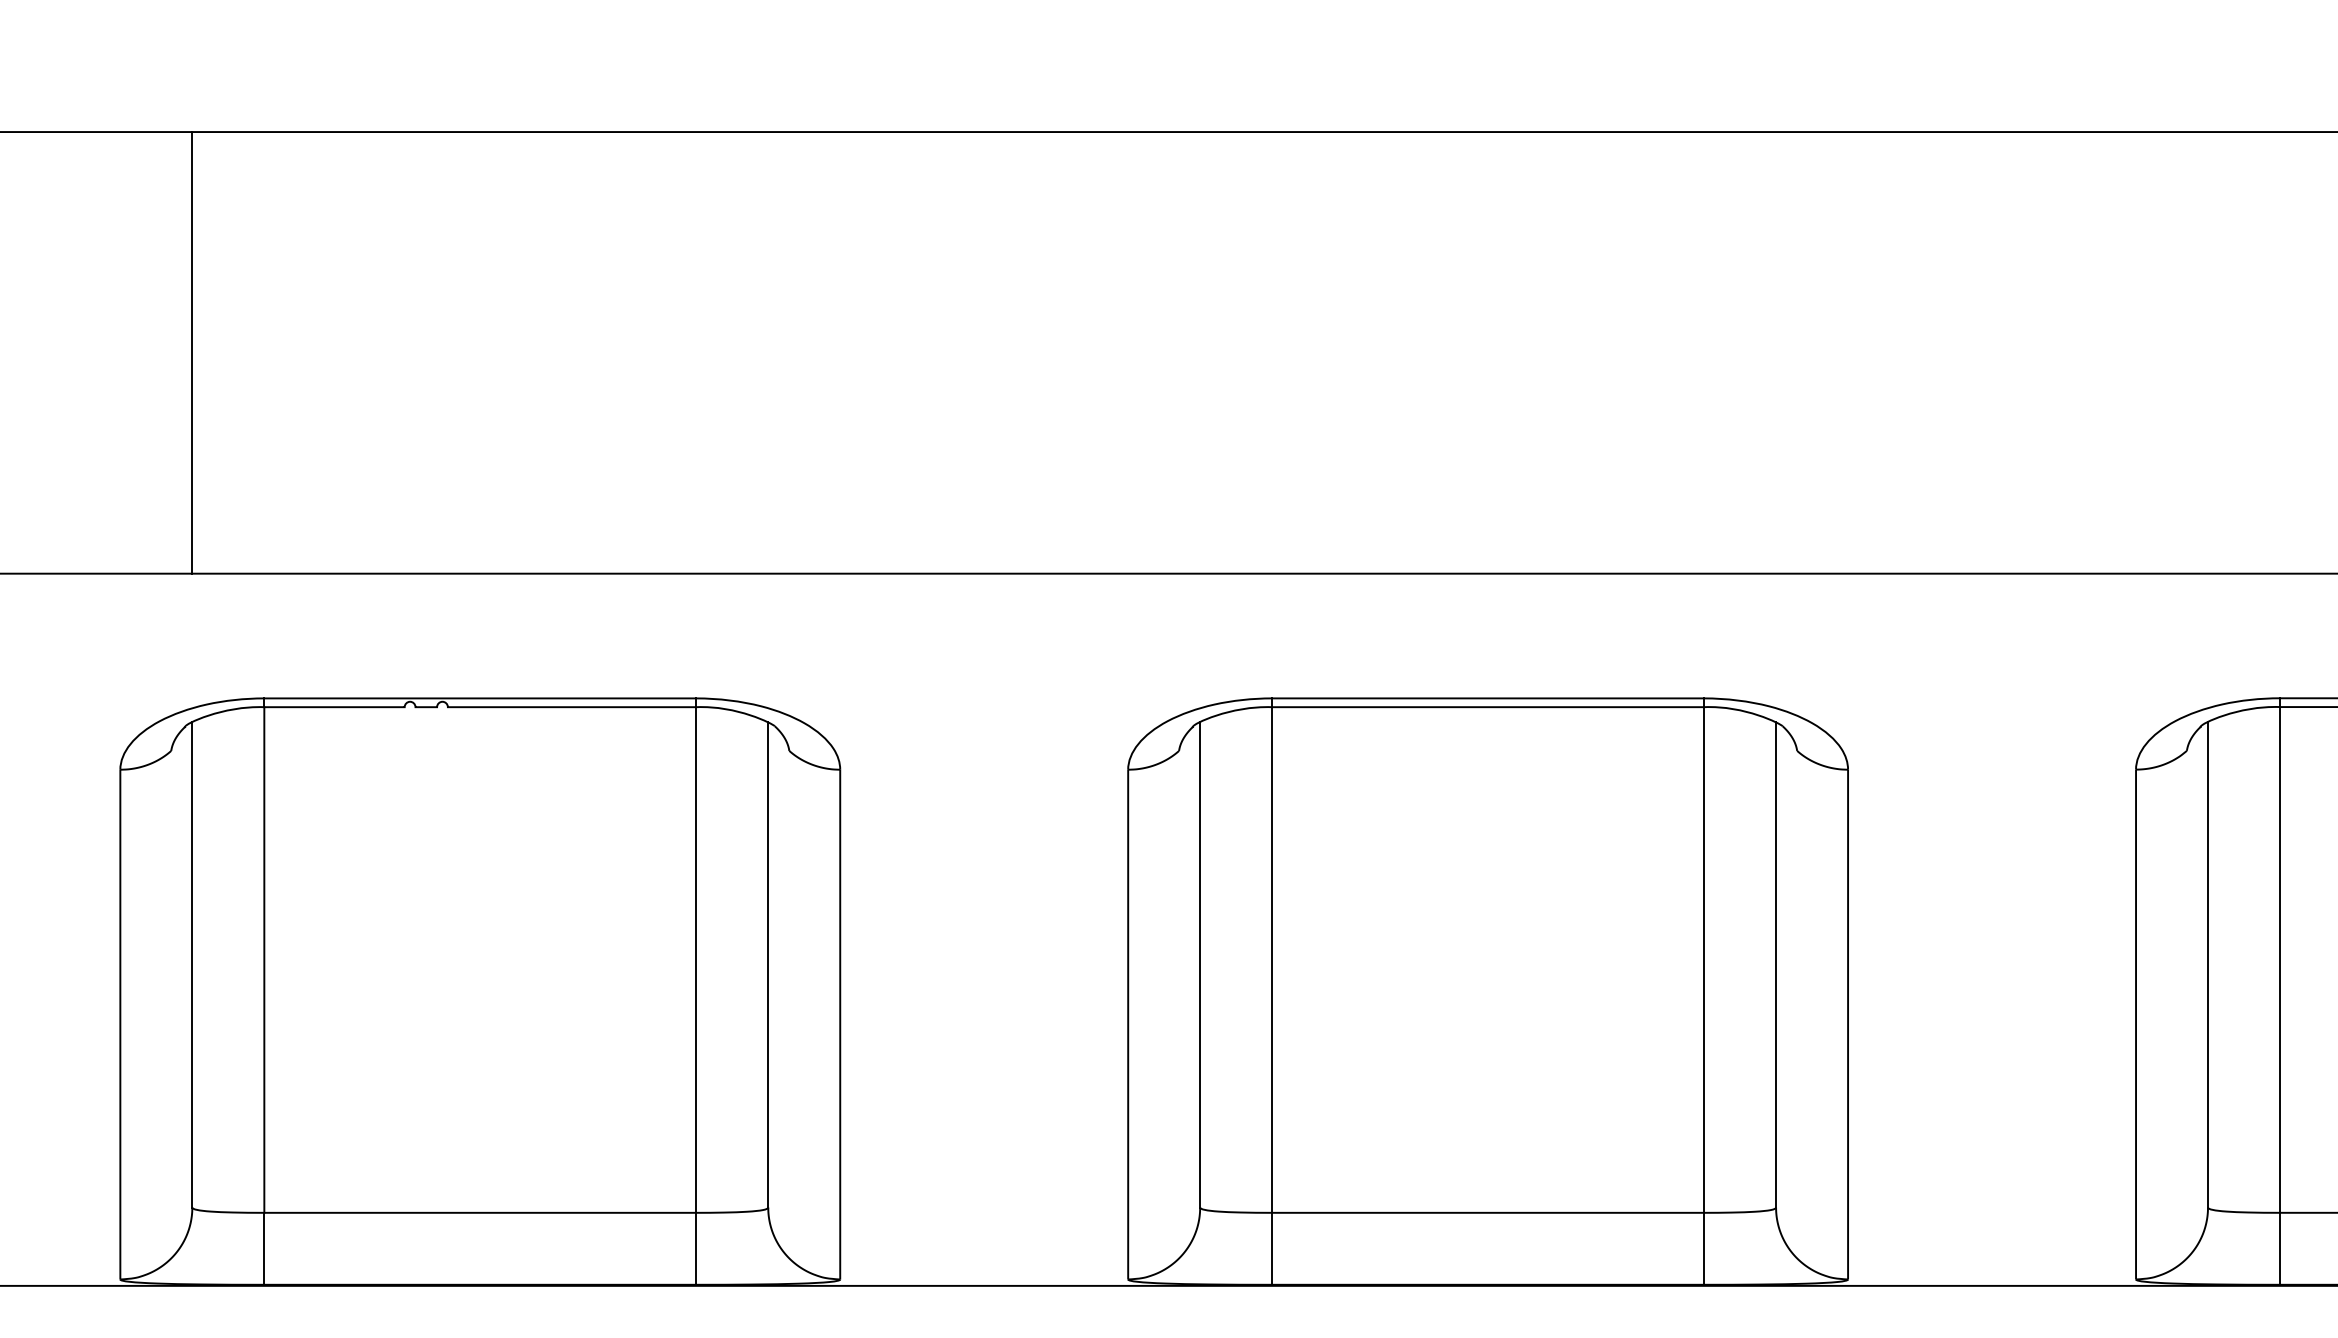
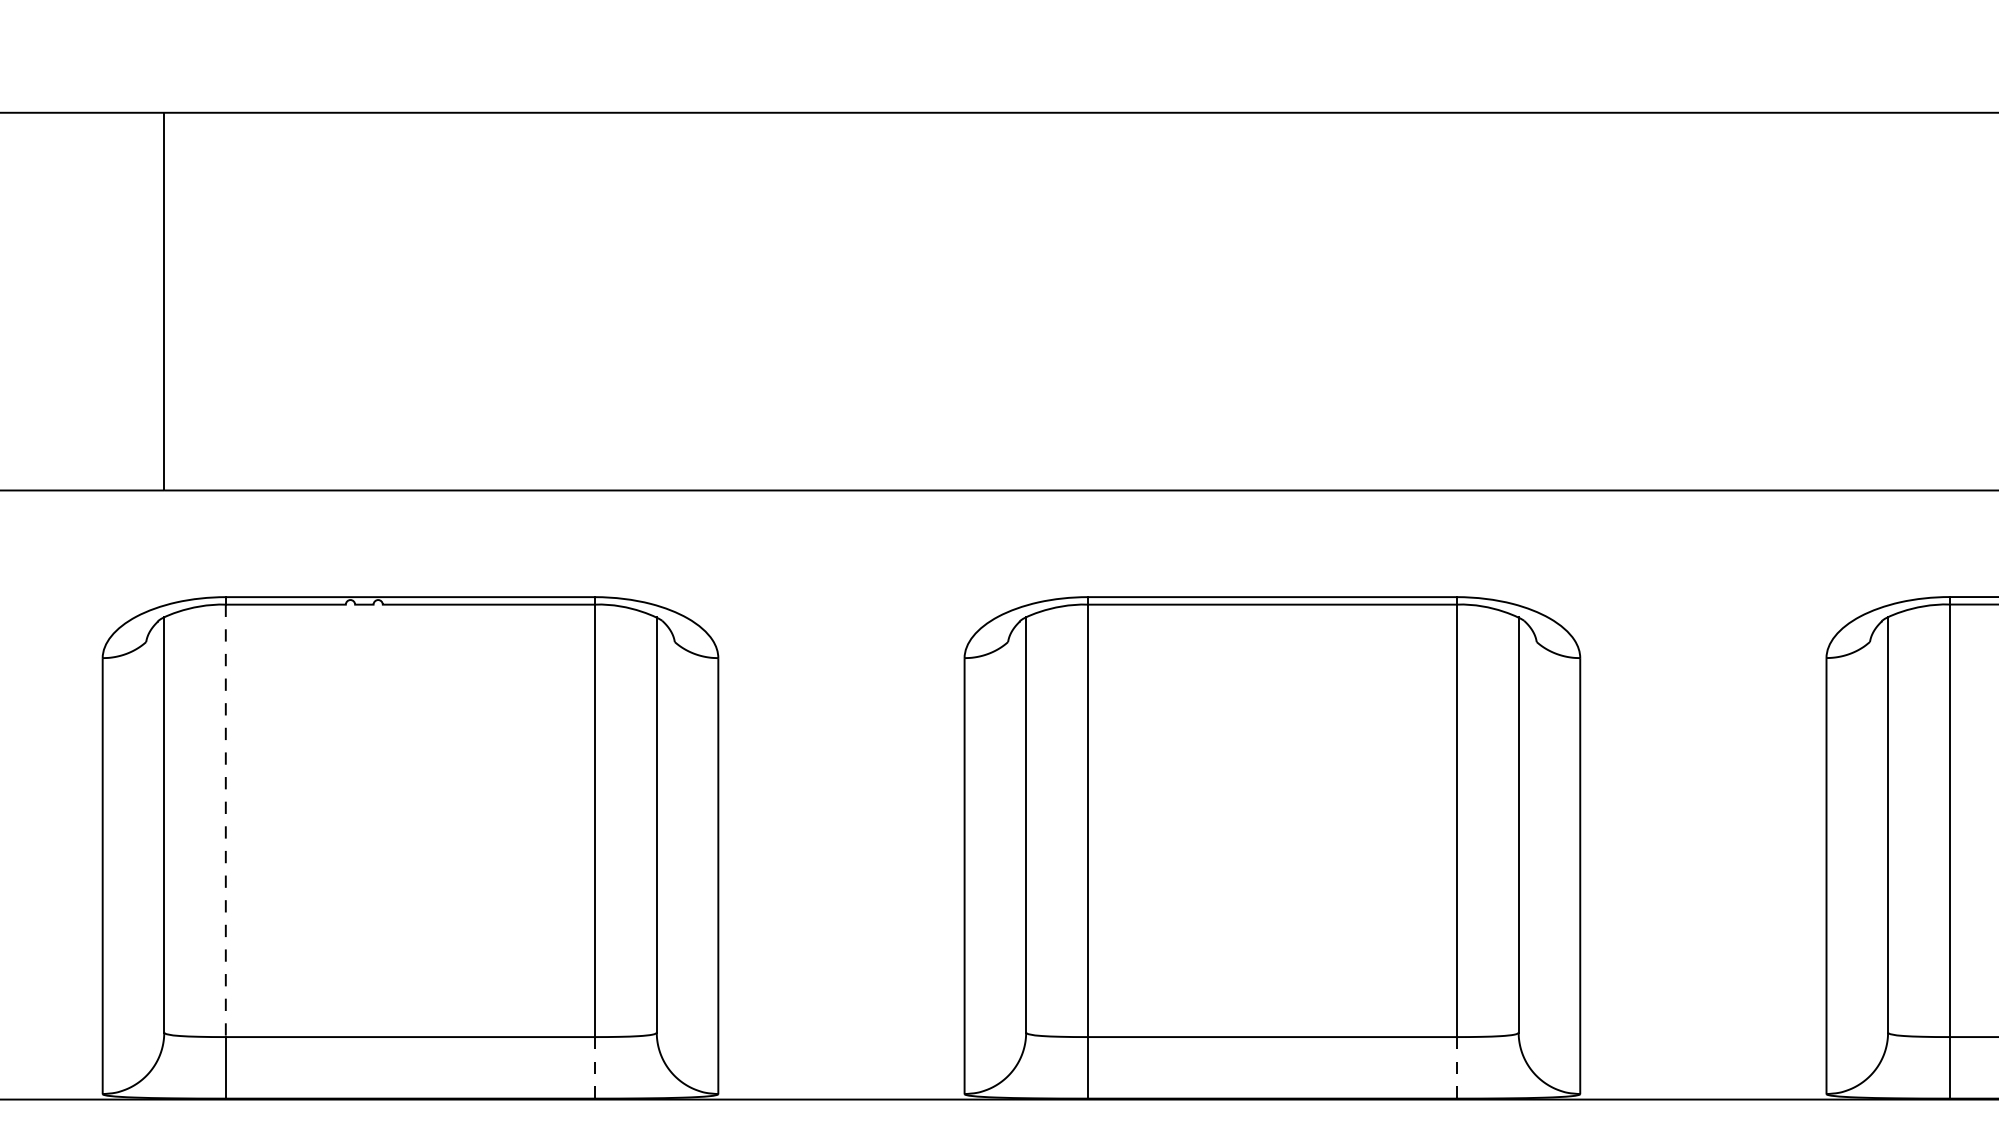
line: (264, 960) -> (225, 821), solid -> dashed
line: (696, 1248) -> (595, 1067), solid -> dashed
line: (1704, 1248) -> (1457, 1067), solid -> dashed

